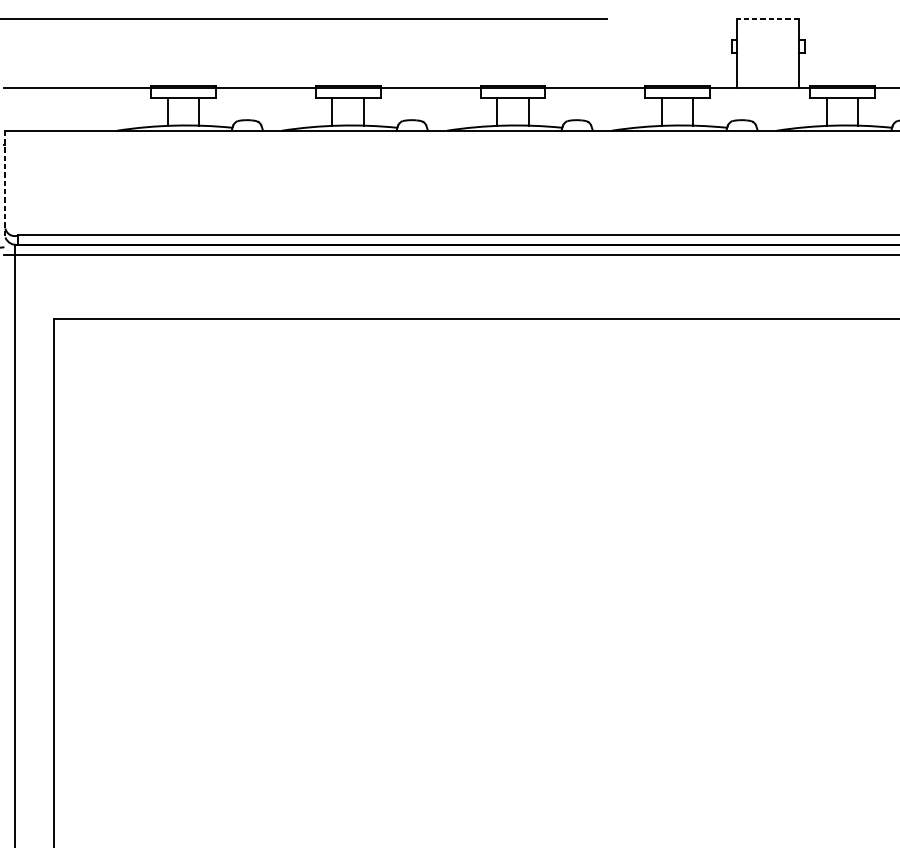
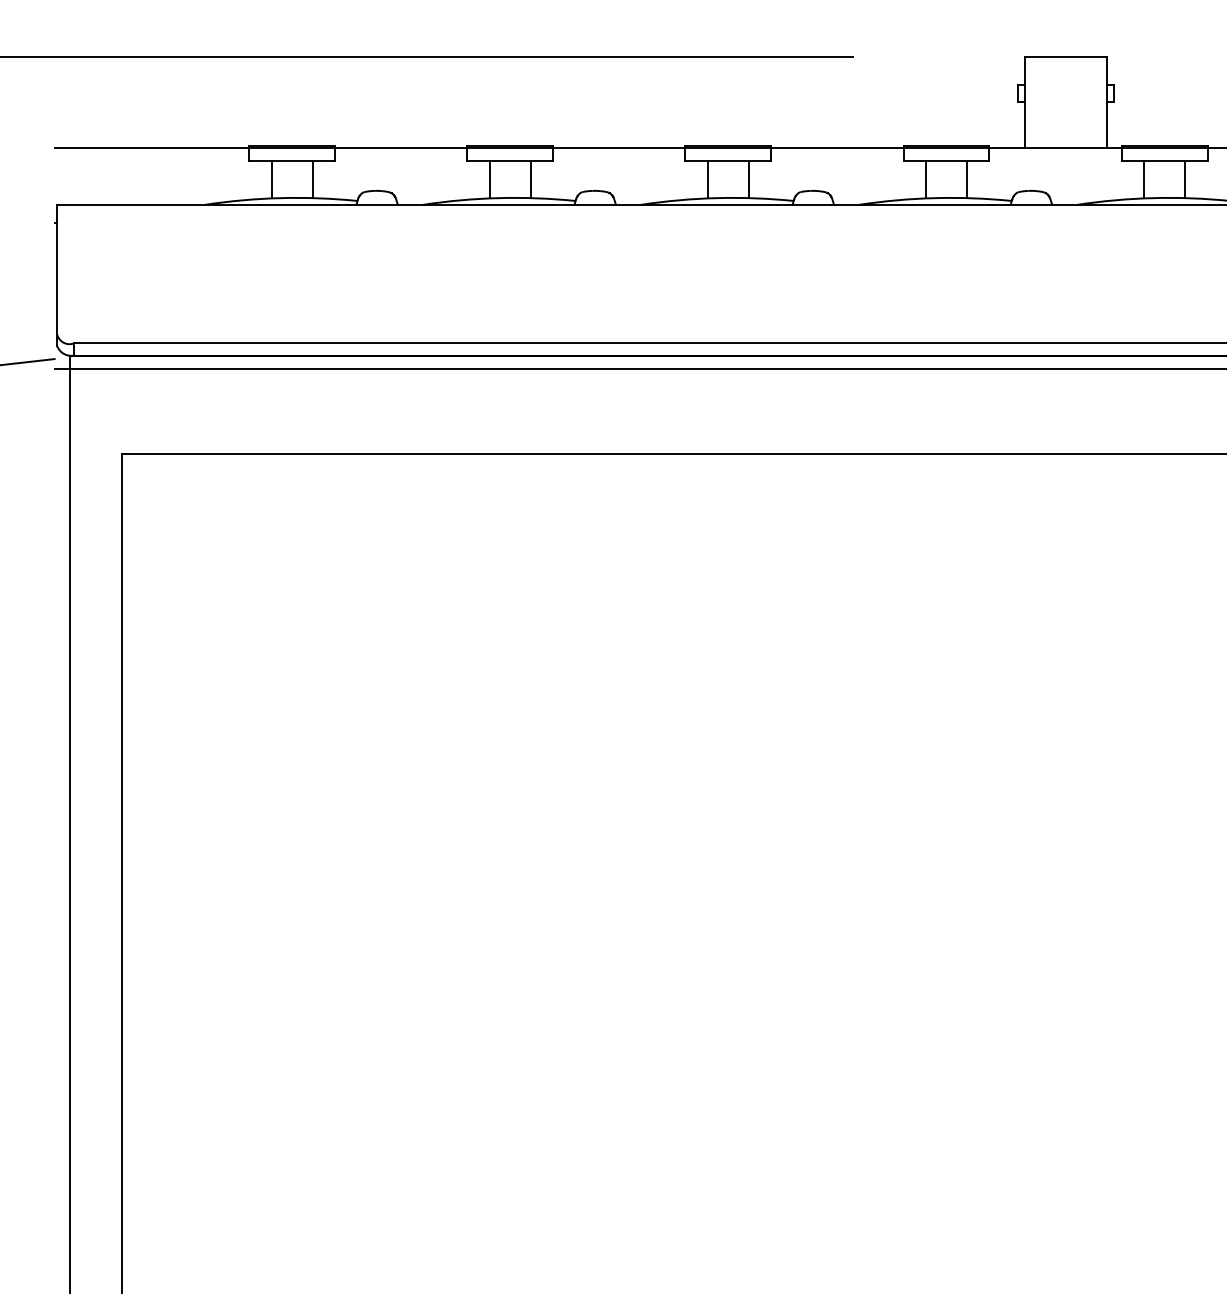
line: (767, 19) -> (1065, 57), dashed -> solid
line: (5, 184) -> (57, 275), dashed -> solid

